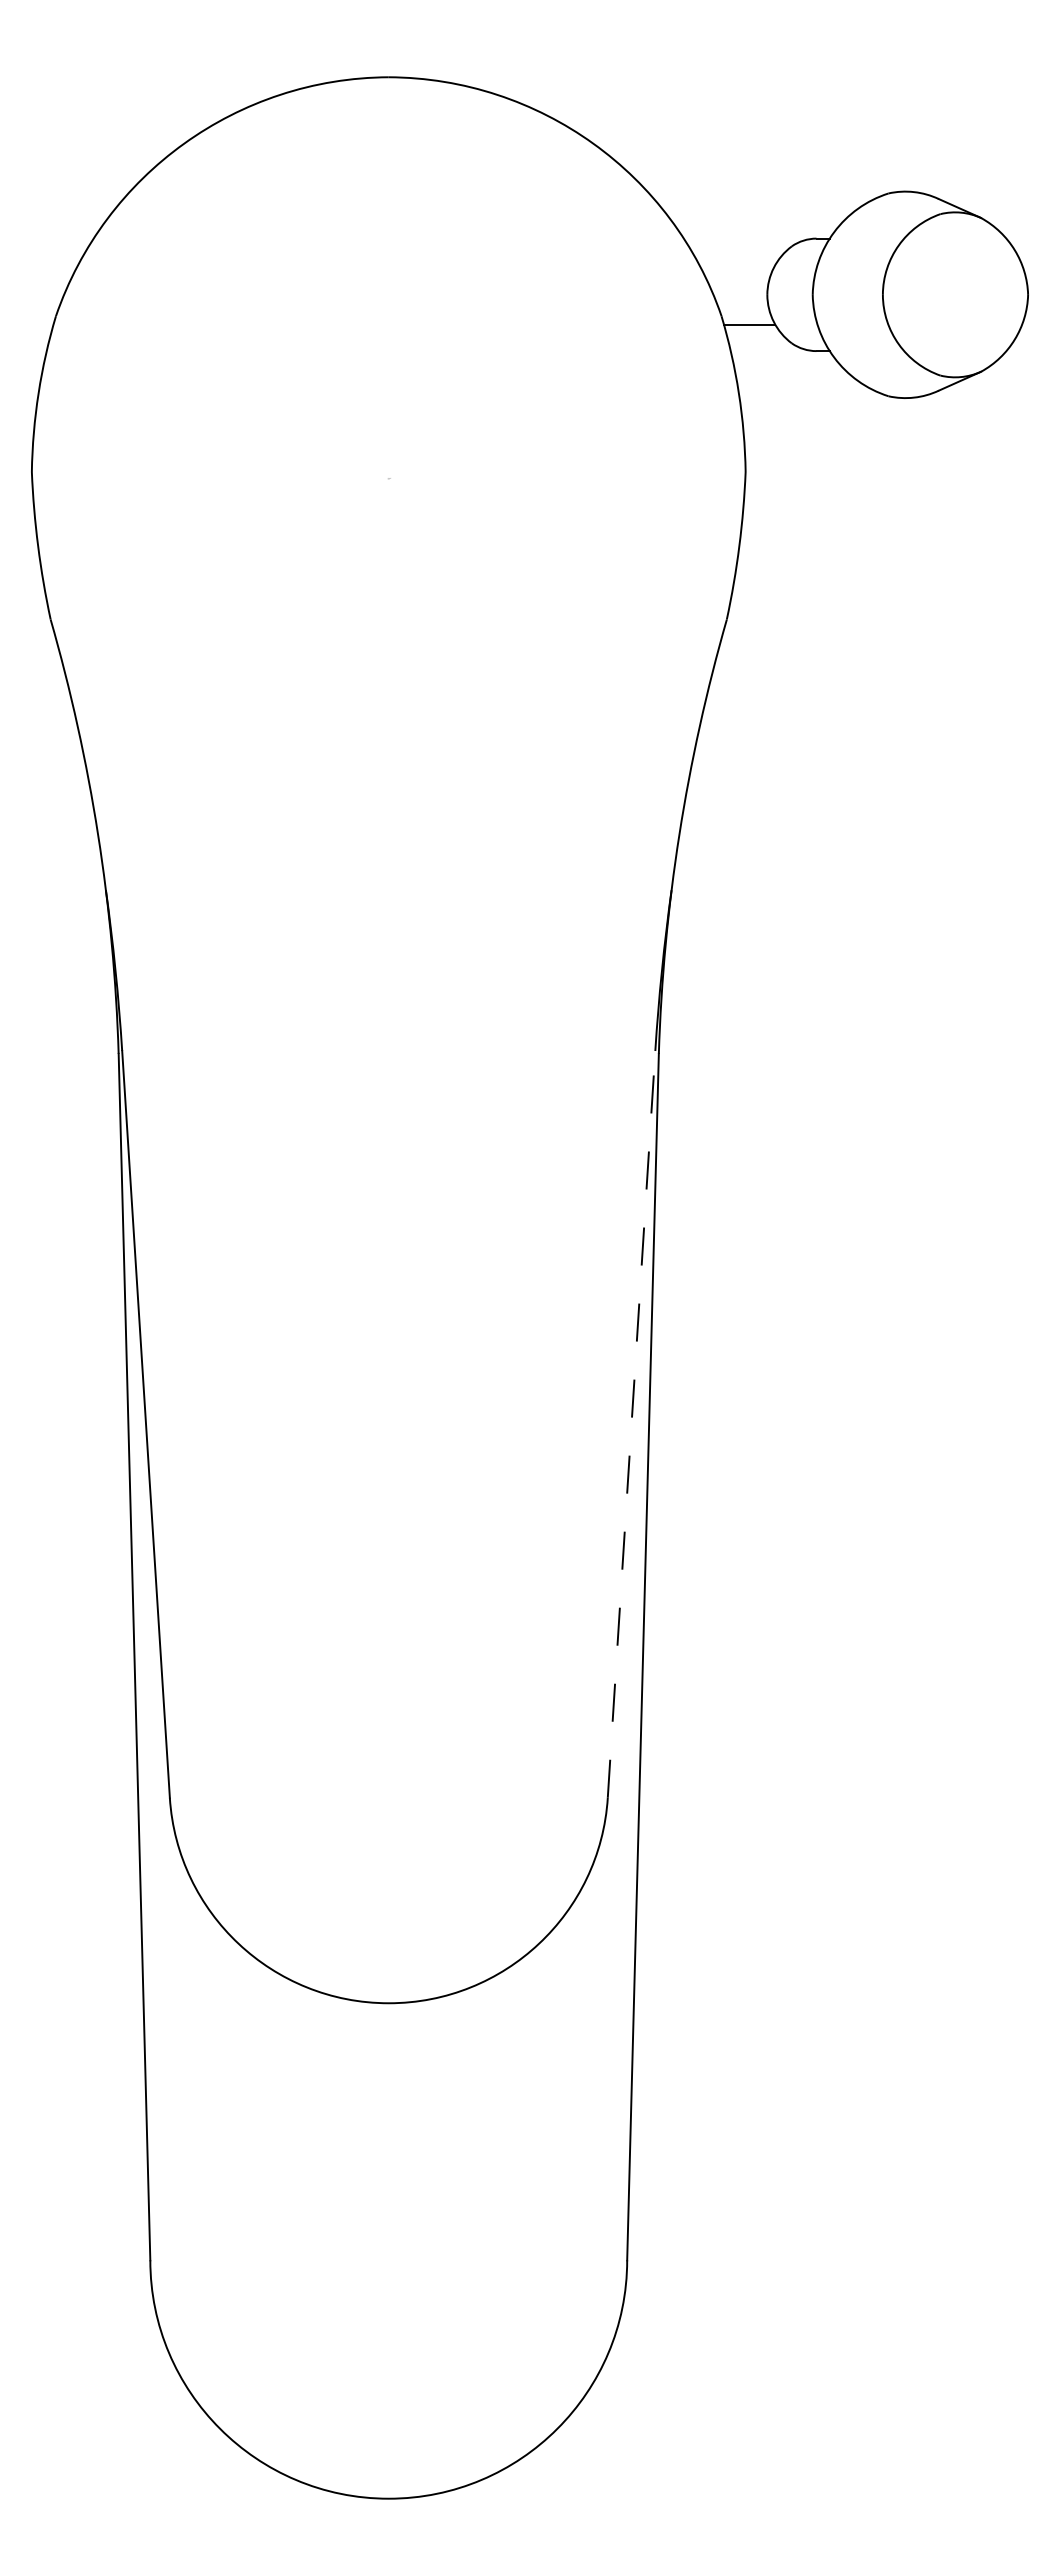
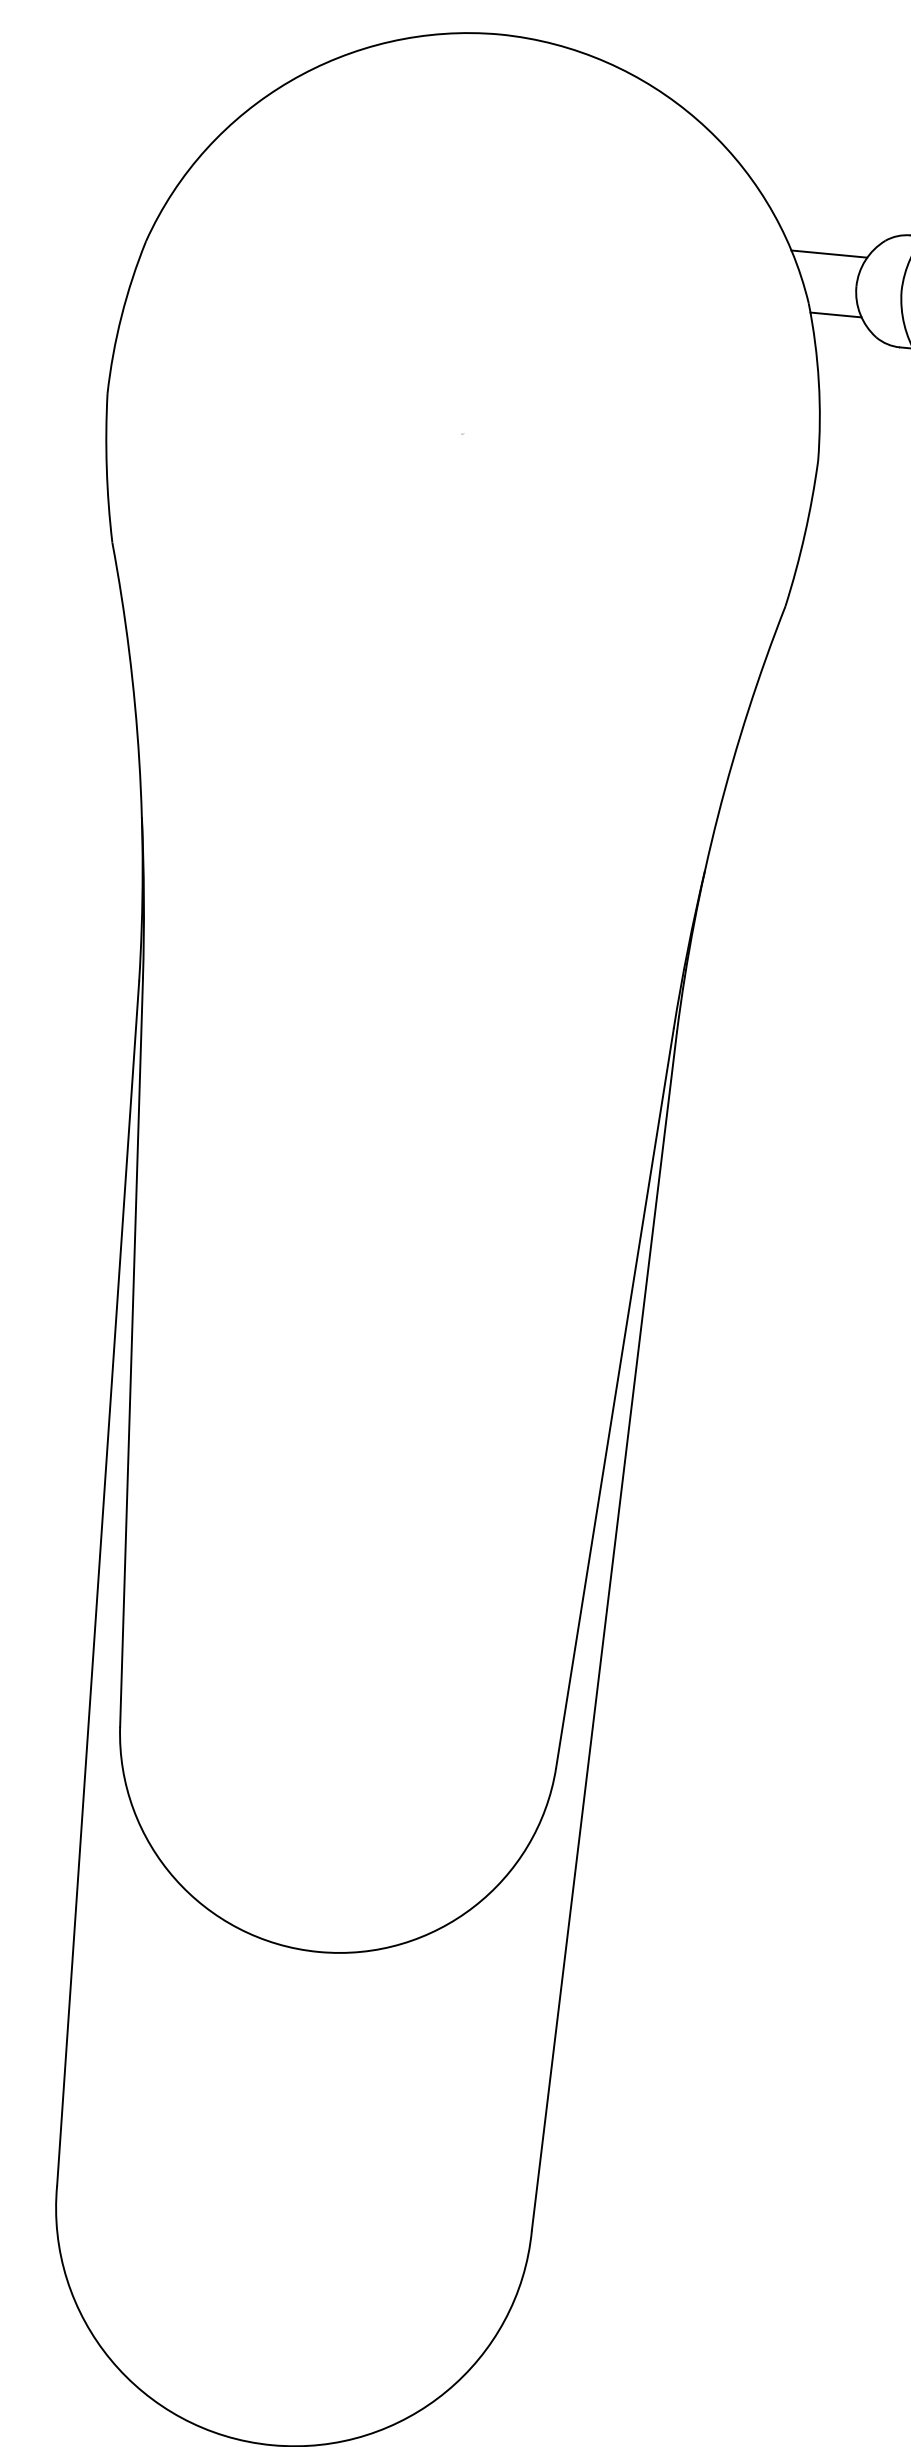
line: (737, 264) -> (829, 253), added
line: (631, 1423) -> (614, 1397), dashed -> solid

